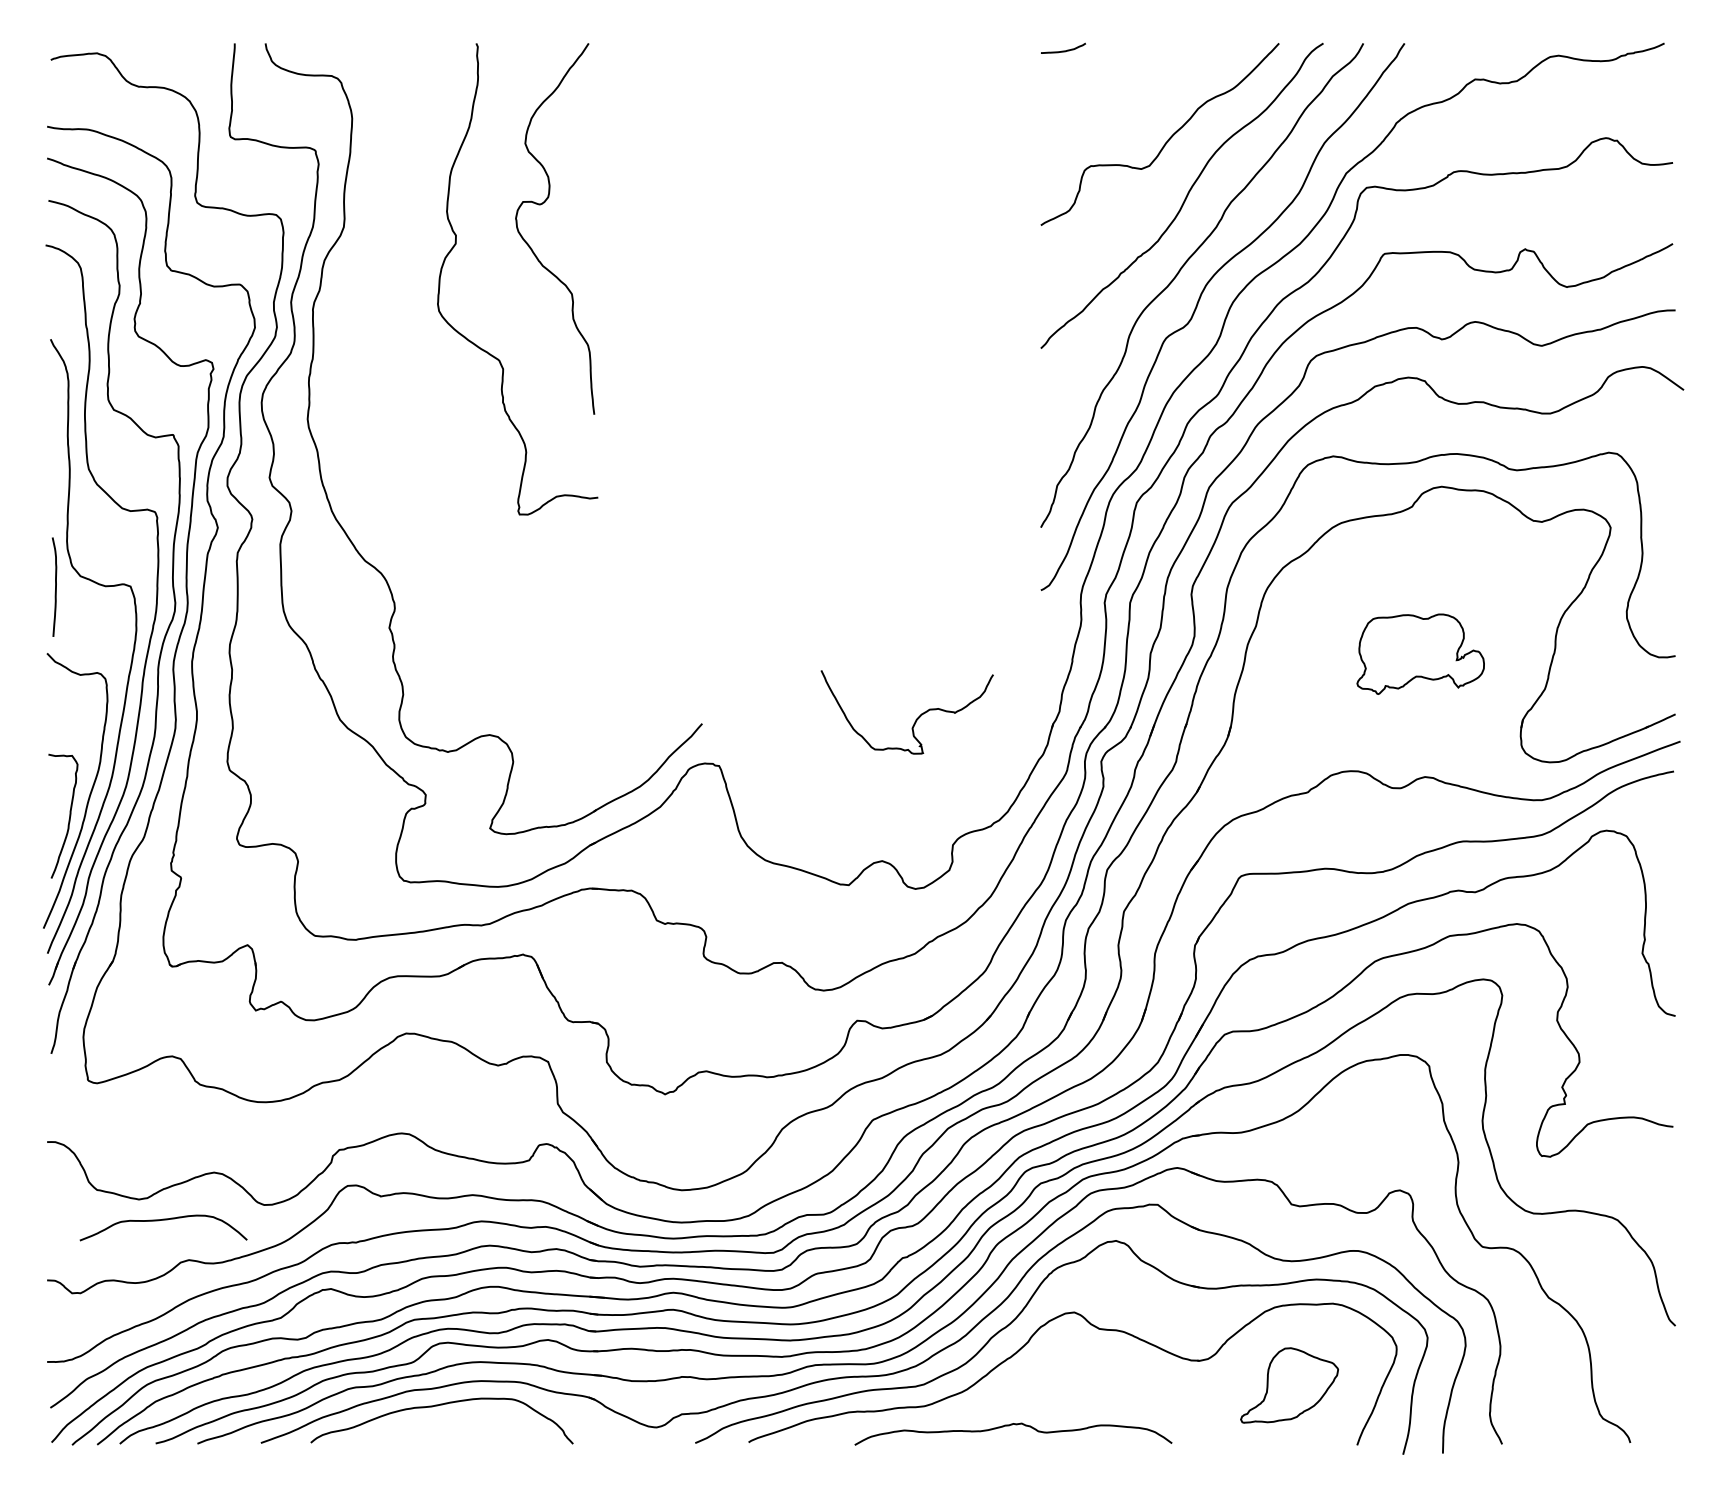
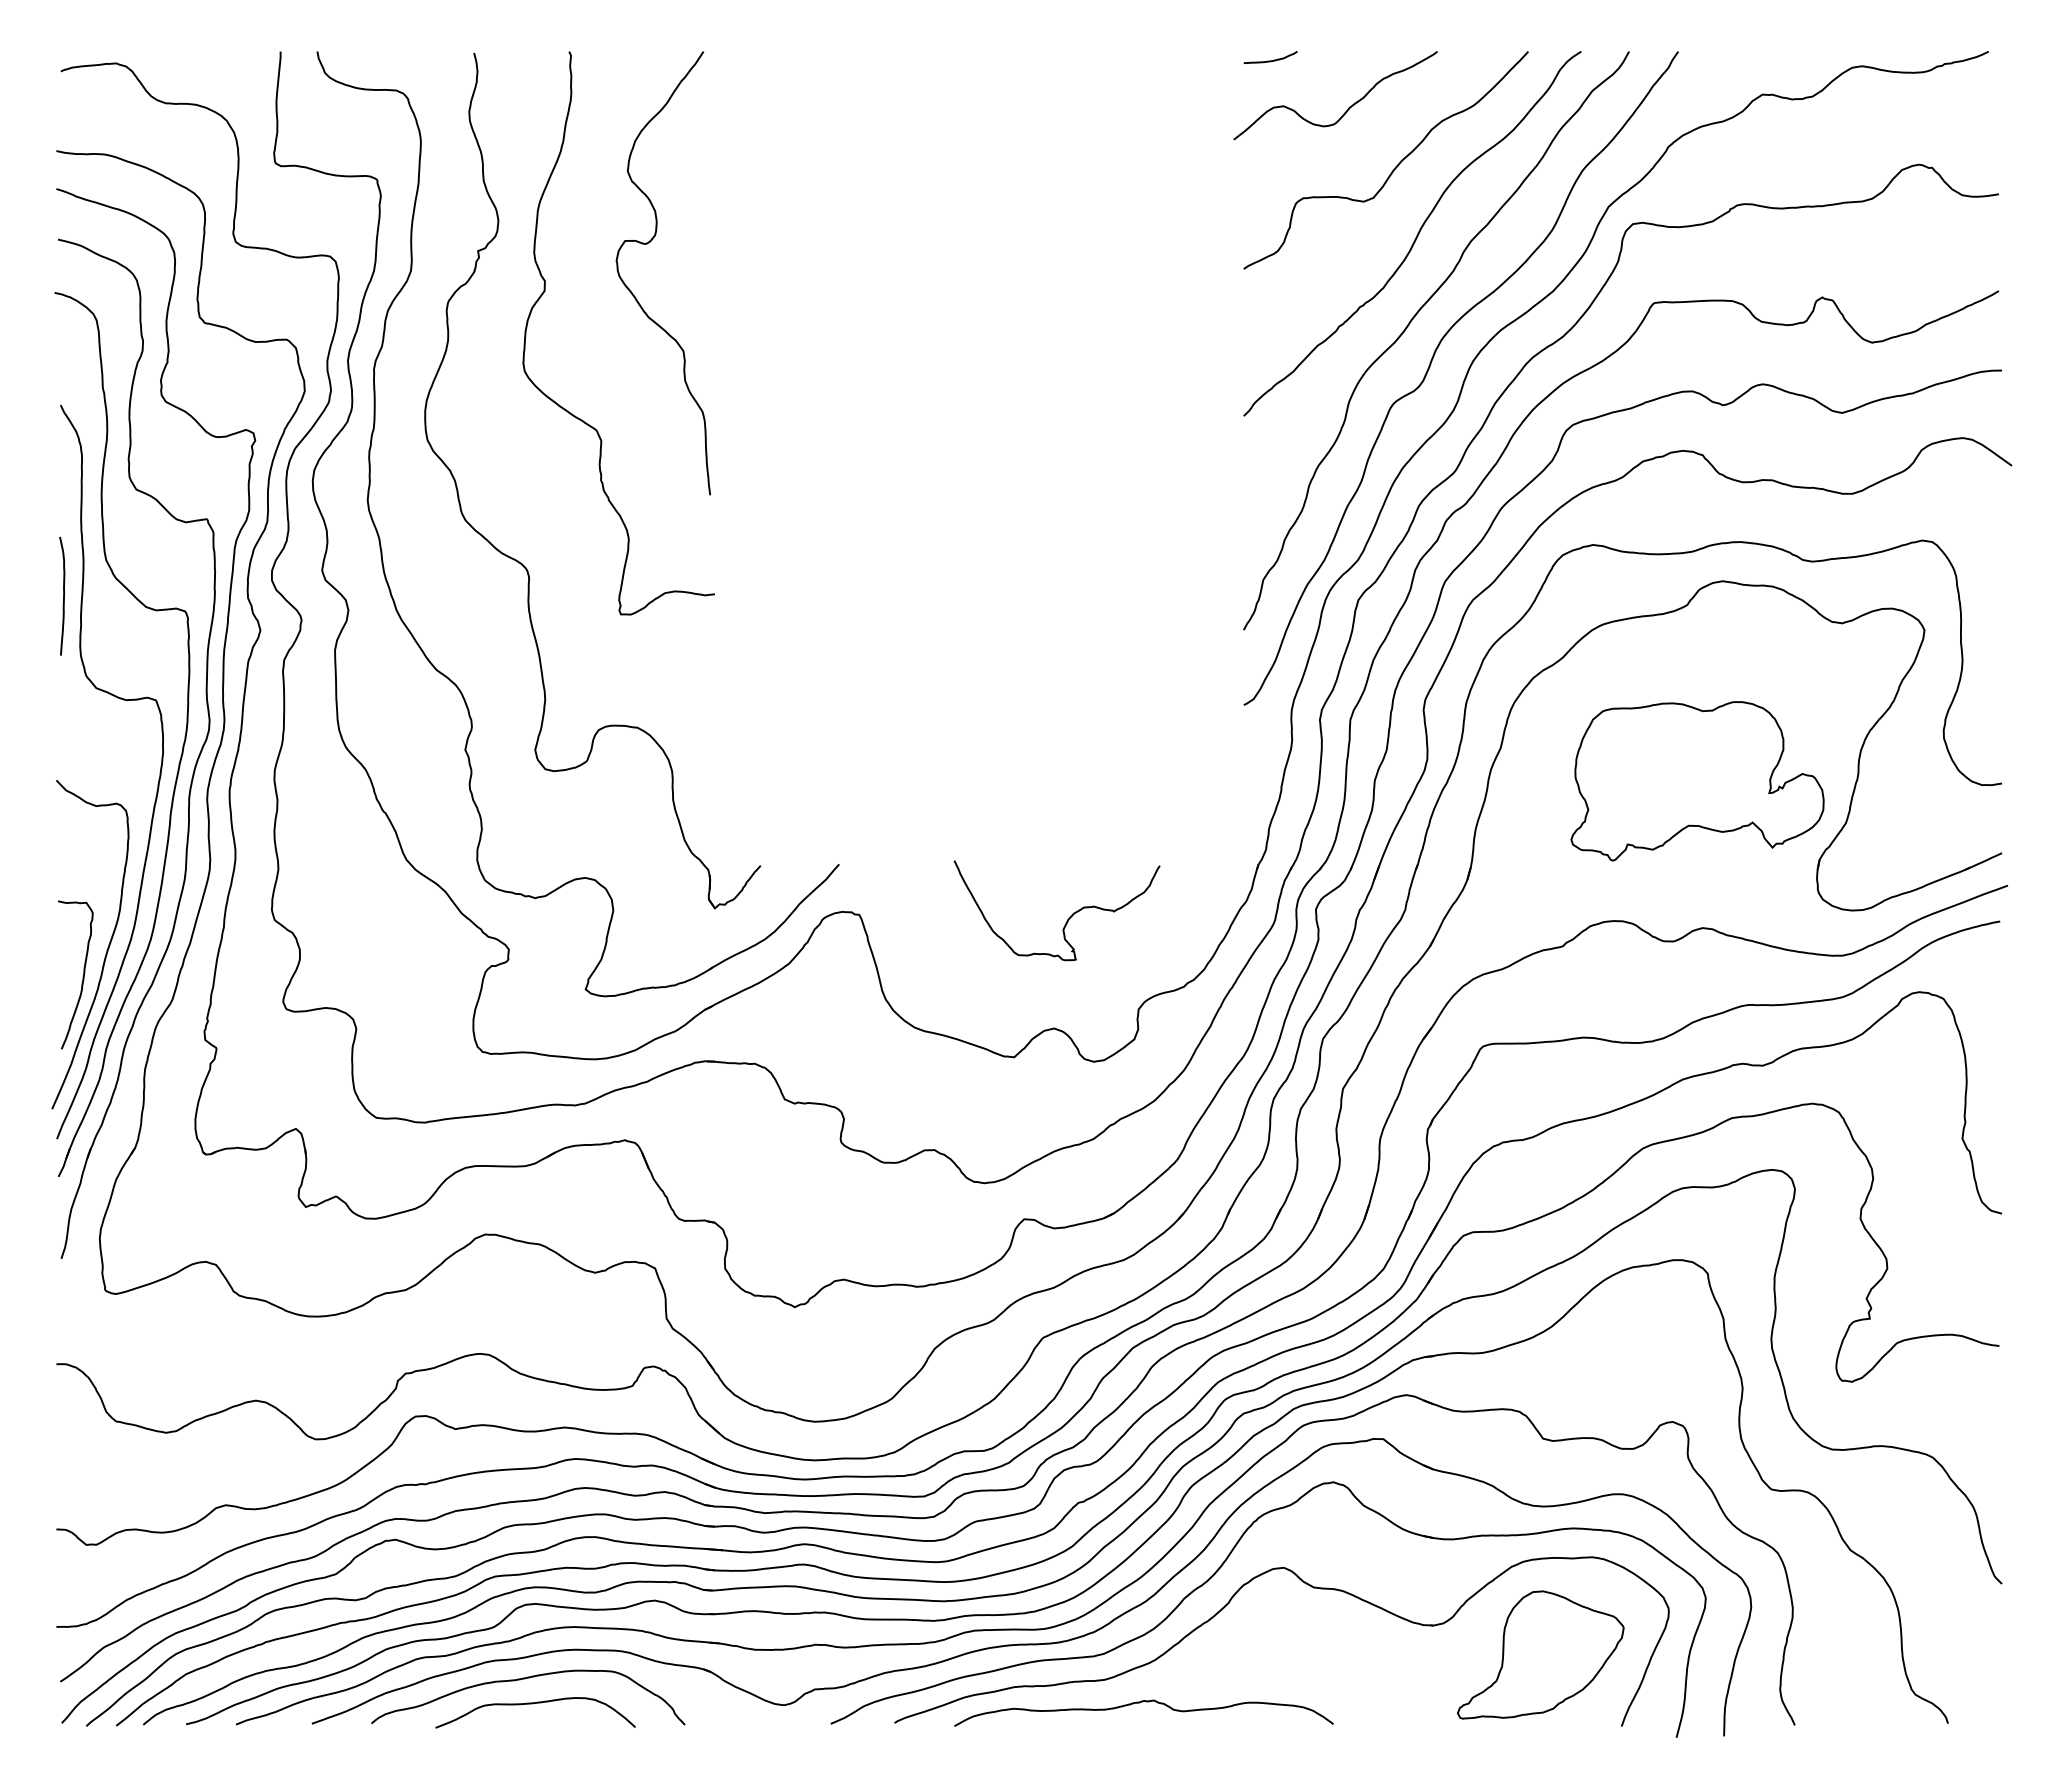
curve: (1128, 90) -> (1348, 107), added
part: (436, 471) -> (521, 562), added
curve: (55, 586) -> (63, 595), moved
part: (1420, 654) -> (1697, 781), size x1.67
curve: (915, 719) -> (1067, 919), moved
curve: (161, 1221) -> (533, 1704), moved
part: (1289, 1385) -> (1540, 1654), size x1.43
curve: (1009, 1426) -> (1139, 1703), moved

